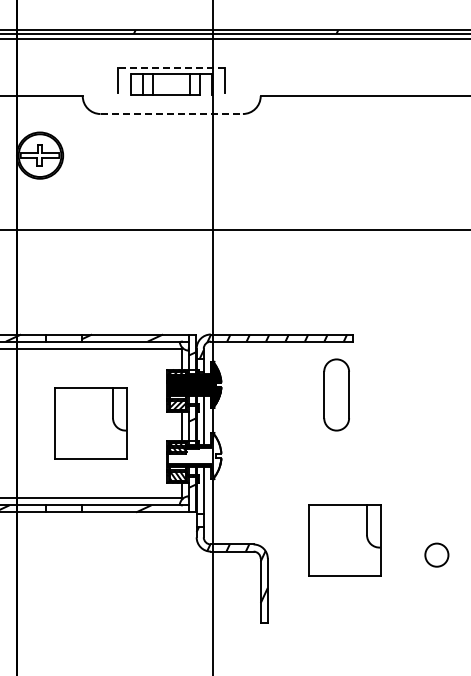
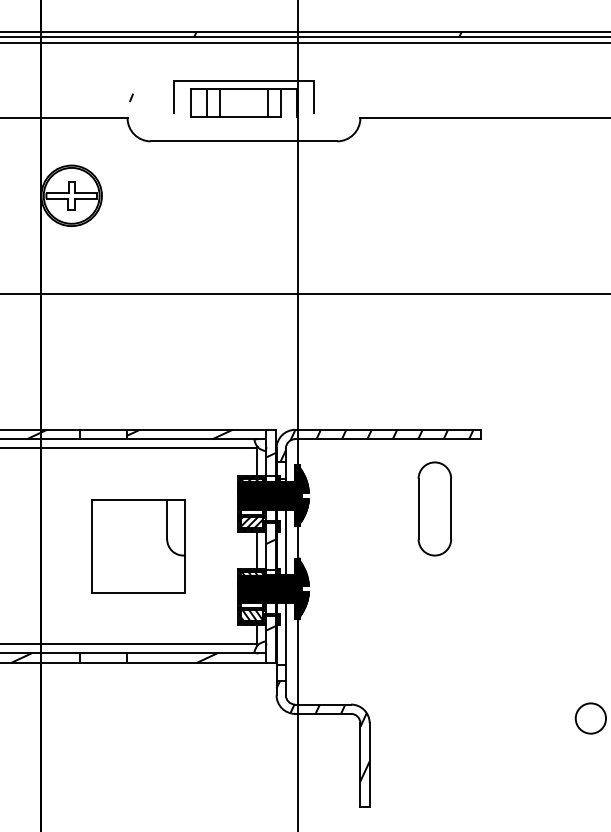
line: (171, 67) -> (243, 80), dashed -> solid
line: (85, 80) -> (131, 97), added
line: (172, 114) -> (244, 142), dashed -> solid
part: (336, 394) -> (434, 508), moved
hatch: (194, 455) -> (273, 588), added
part: (344, 540) -> (470, 699), removed

